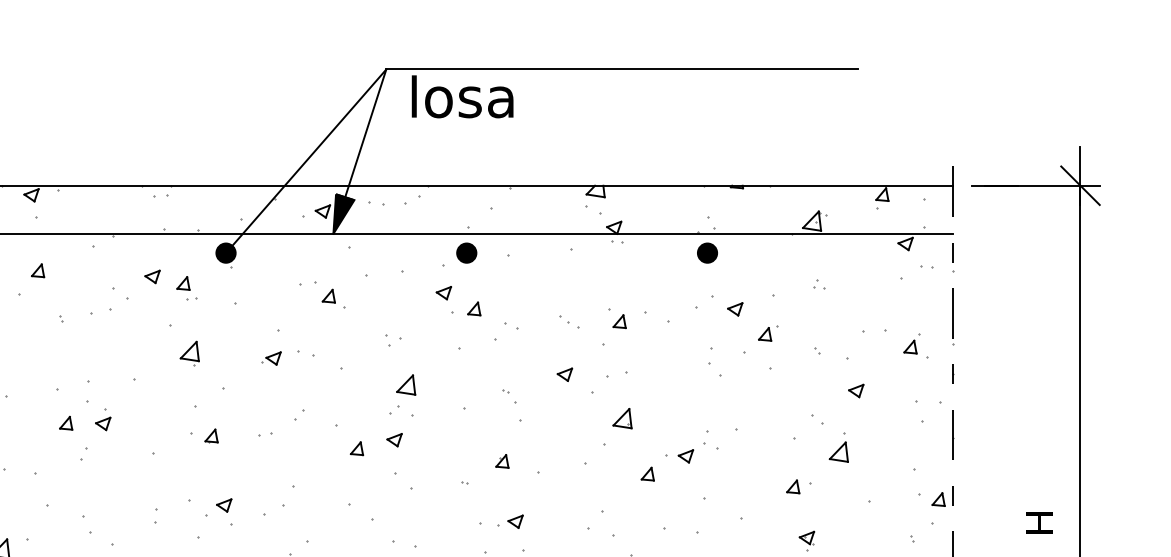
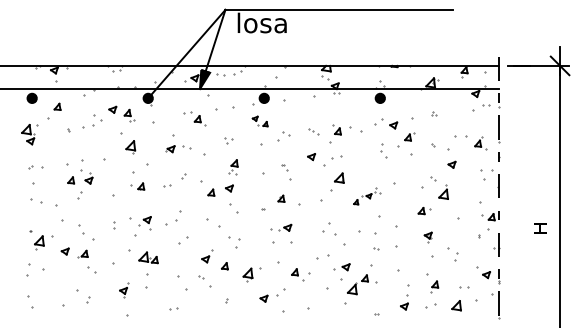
part: (456, 301) -> (259, 121), size x0.7
part: (402, 394) -> (233, 166), size x0.7
part: (678, 454) -> (366, 195), size x0.7

